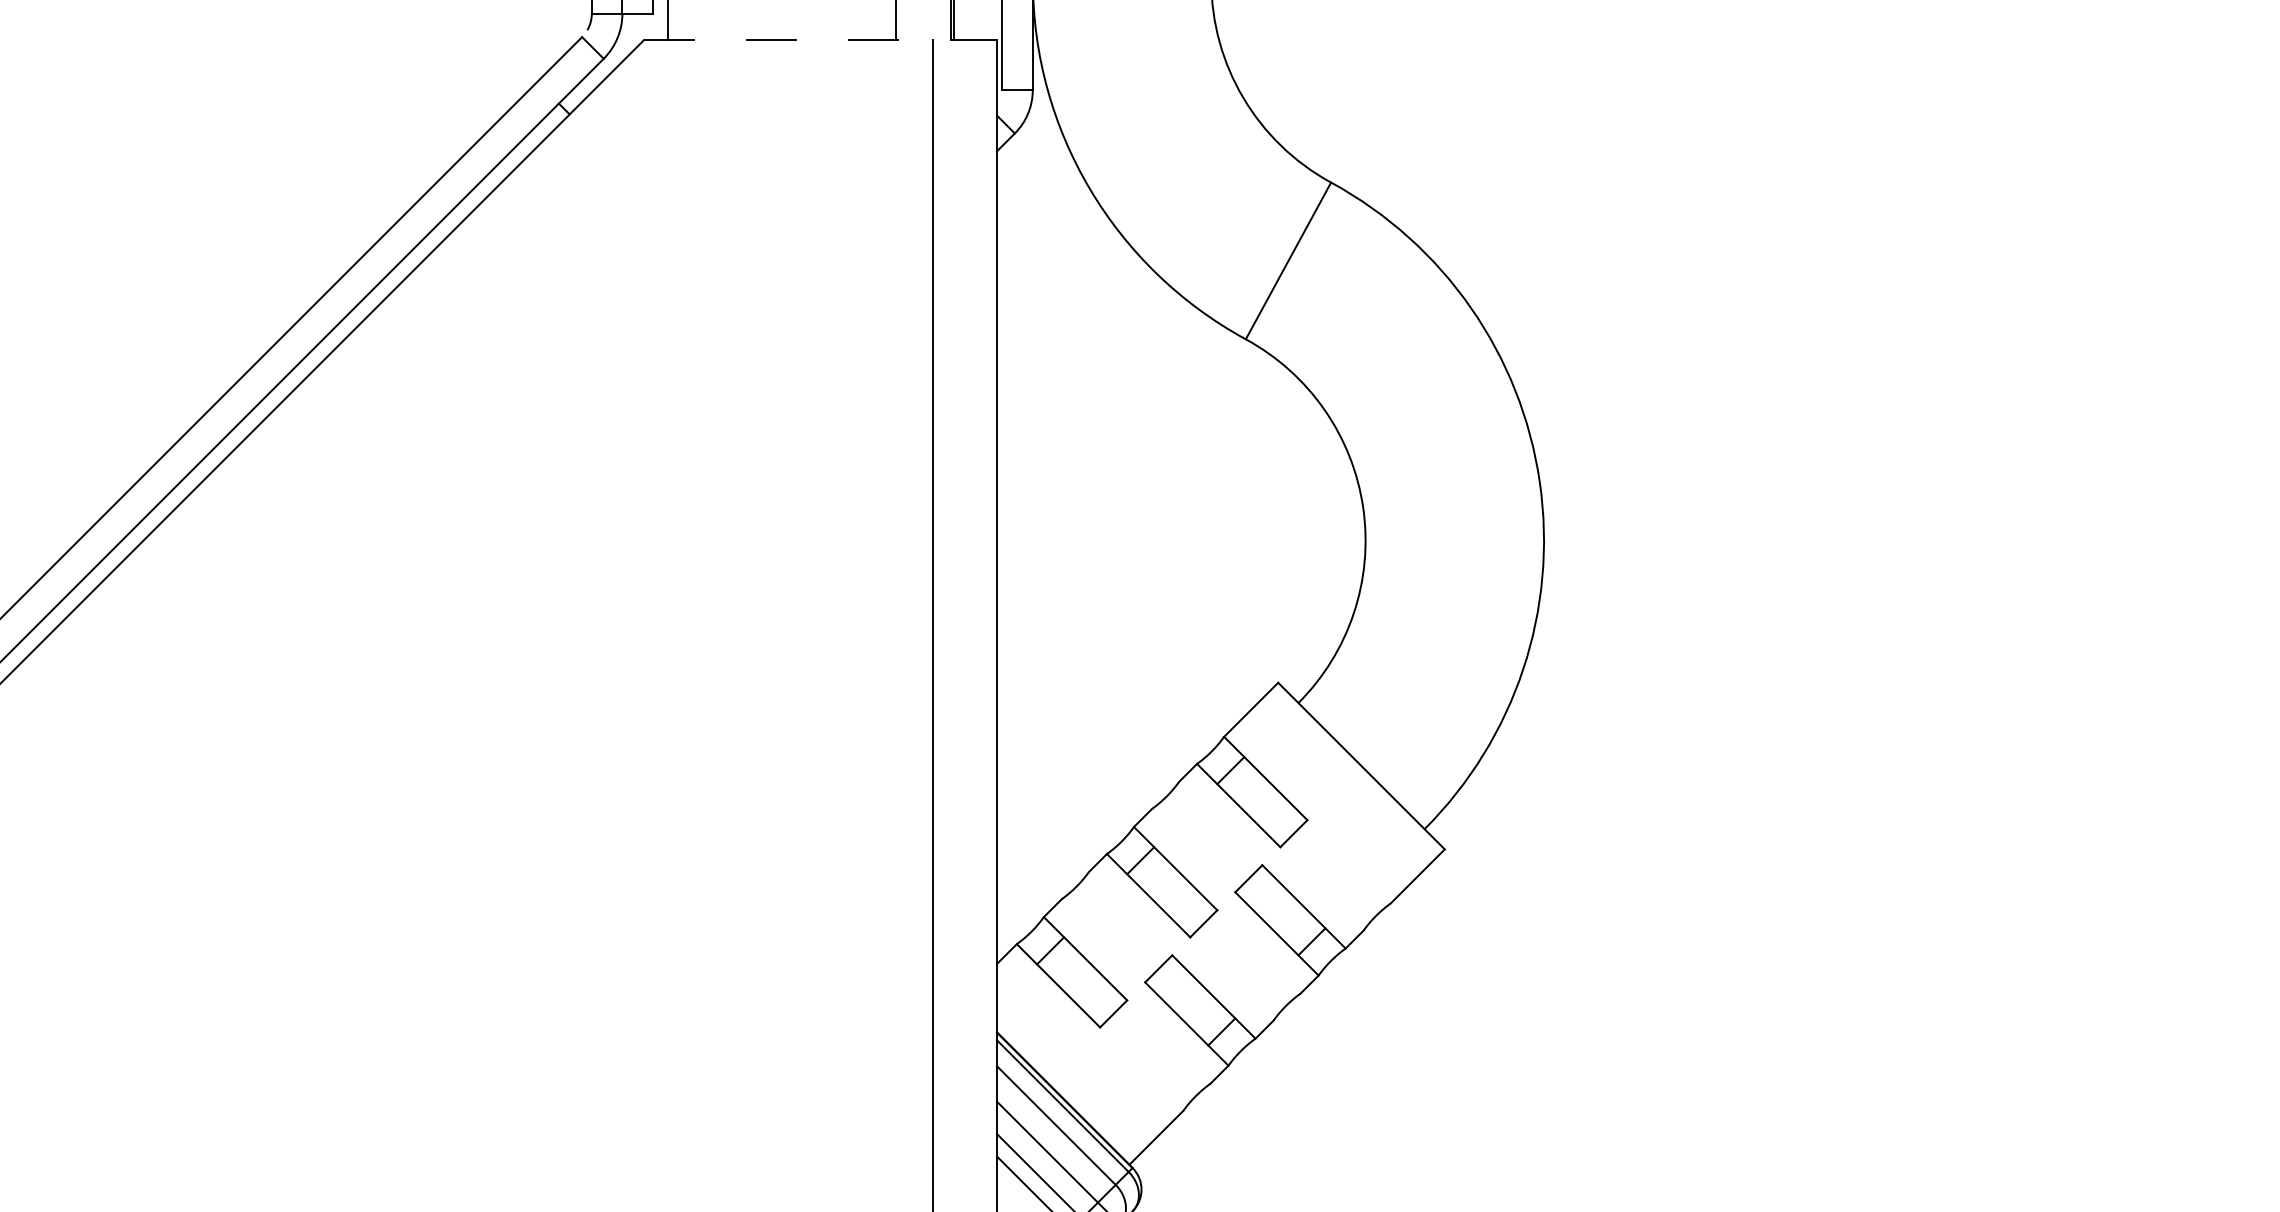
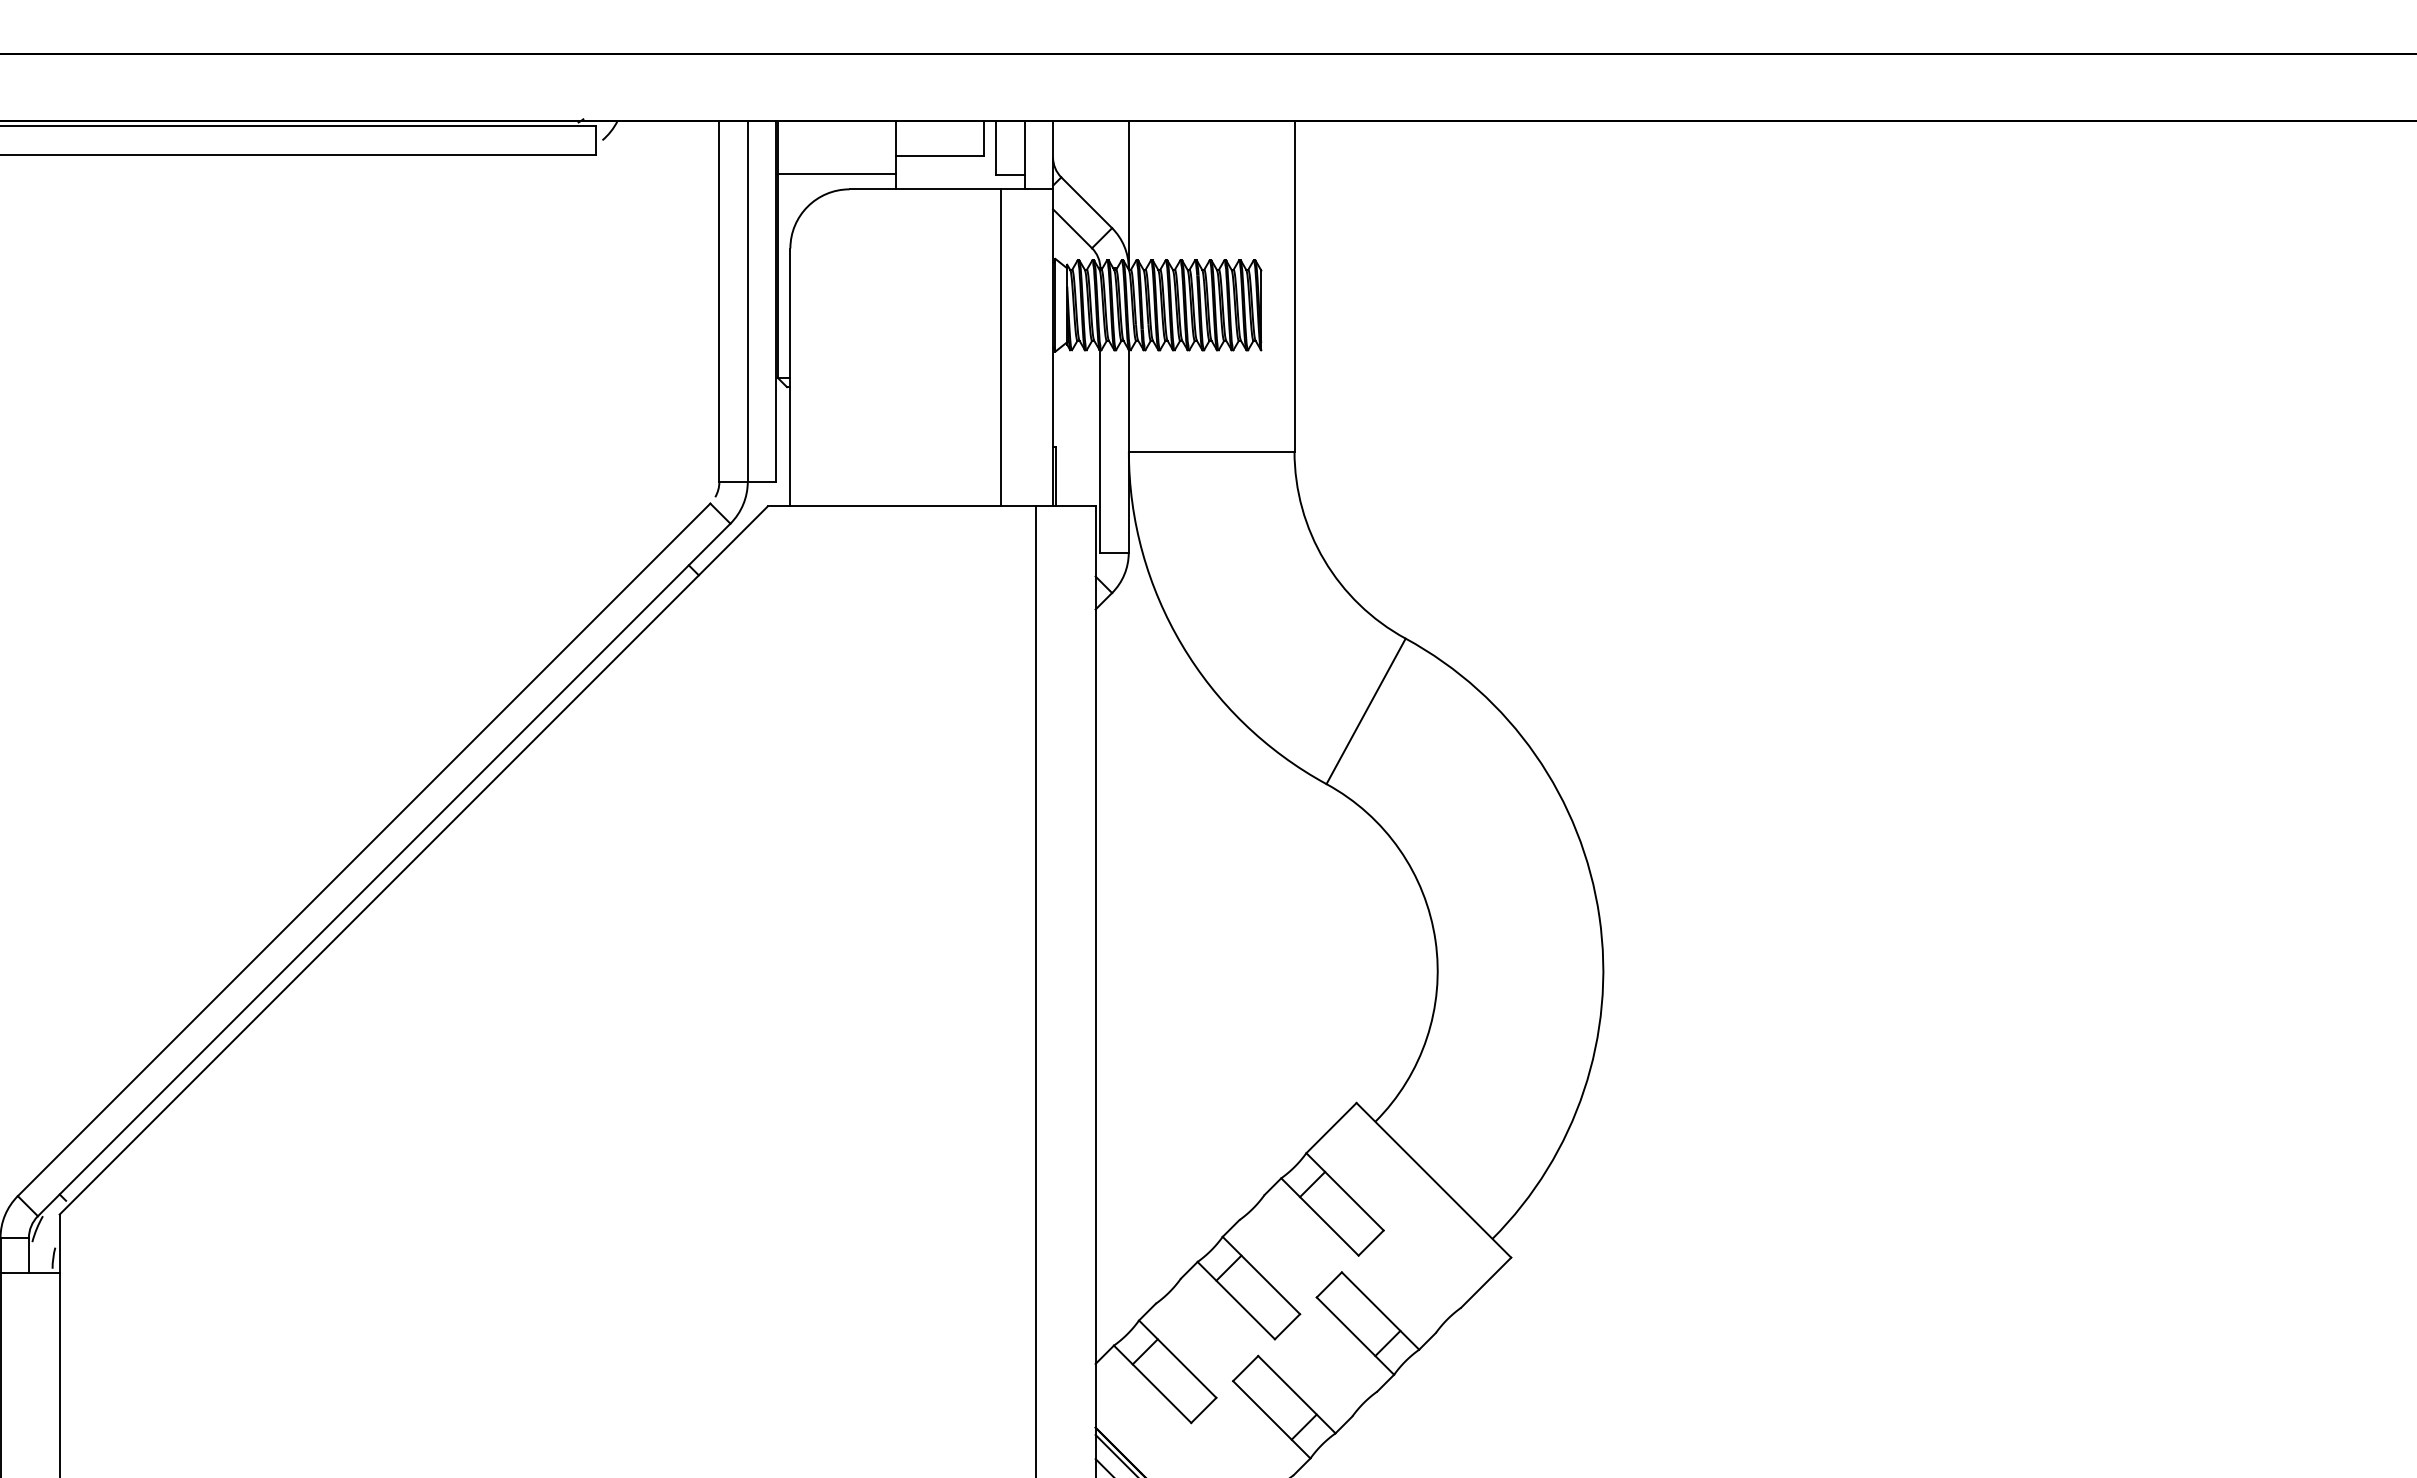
line: (820, 40) -> (931, 506), dashed -> solid

